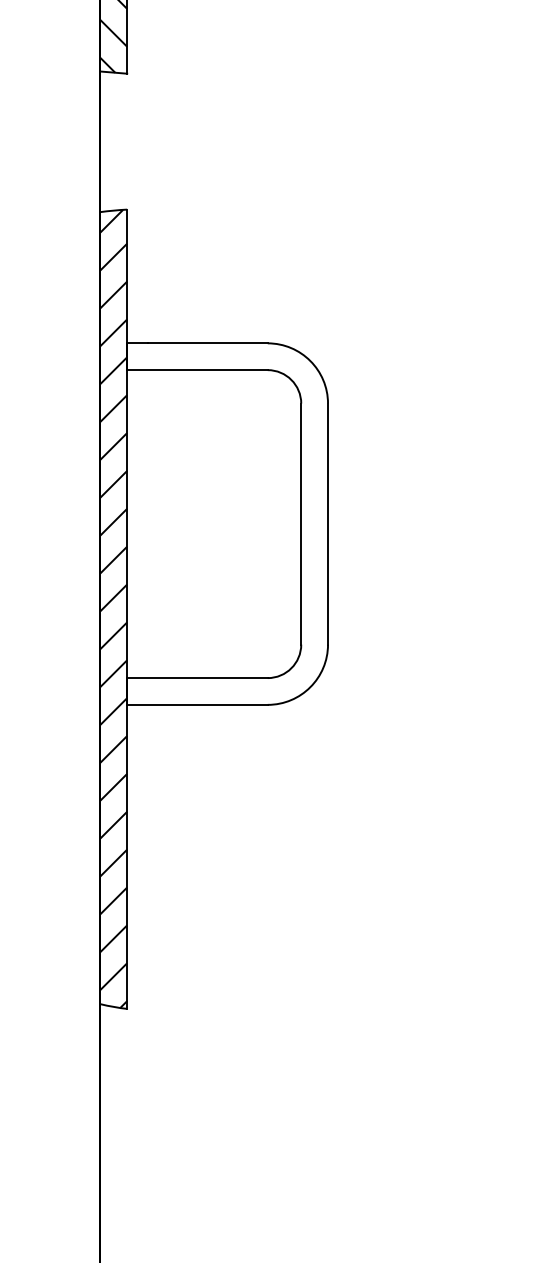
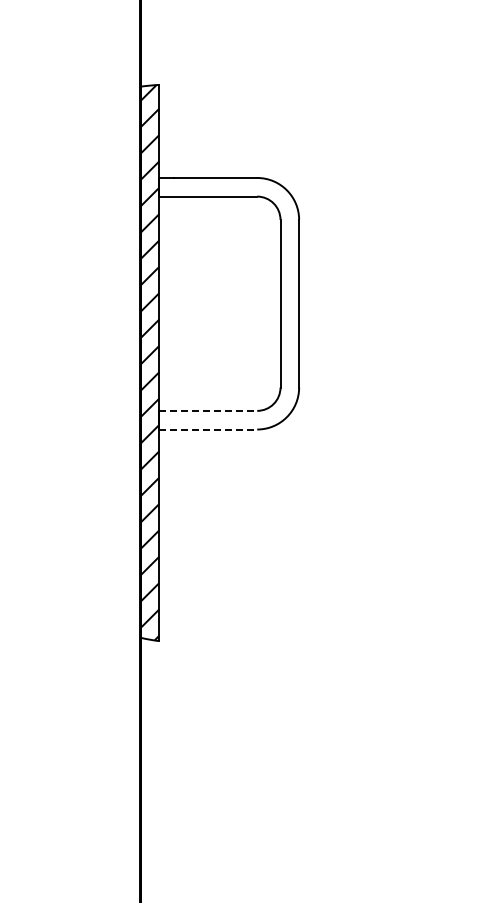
line: (197, 677) -> (208, 410), solid -> dashed
line: (197, 704) -> (208, 429), solid -> dashed

